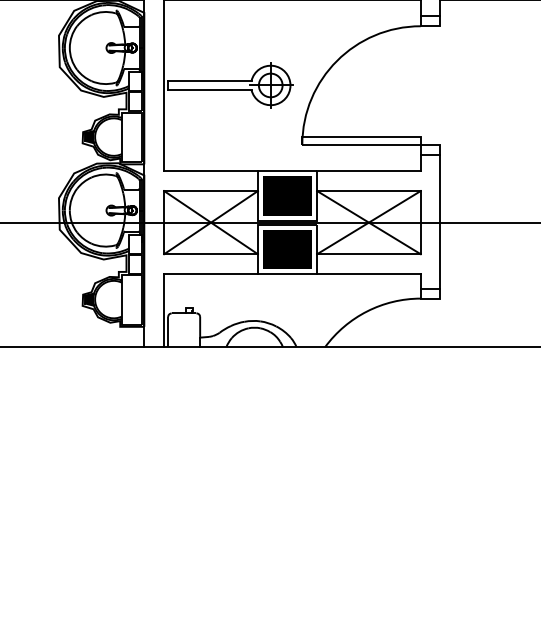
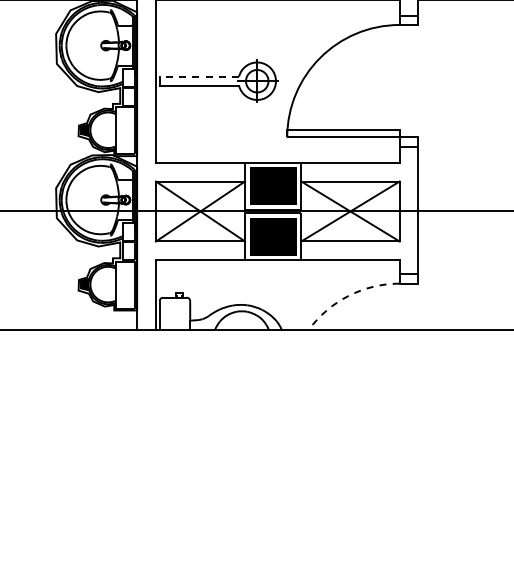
line: (209, 80) -> (199, 76), solid -> dashed
arc: (366, 311) -> (348, 295), solid -> dashed

